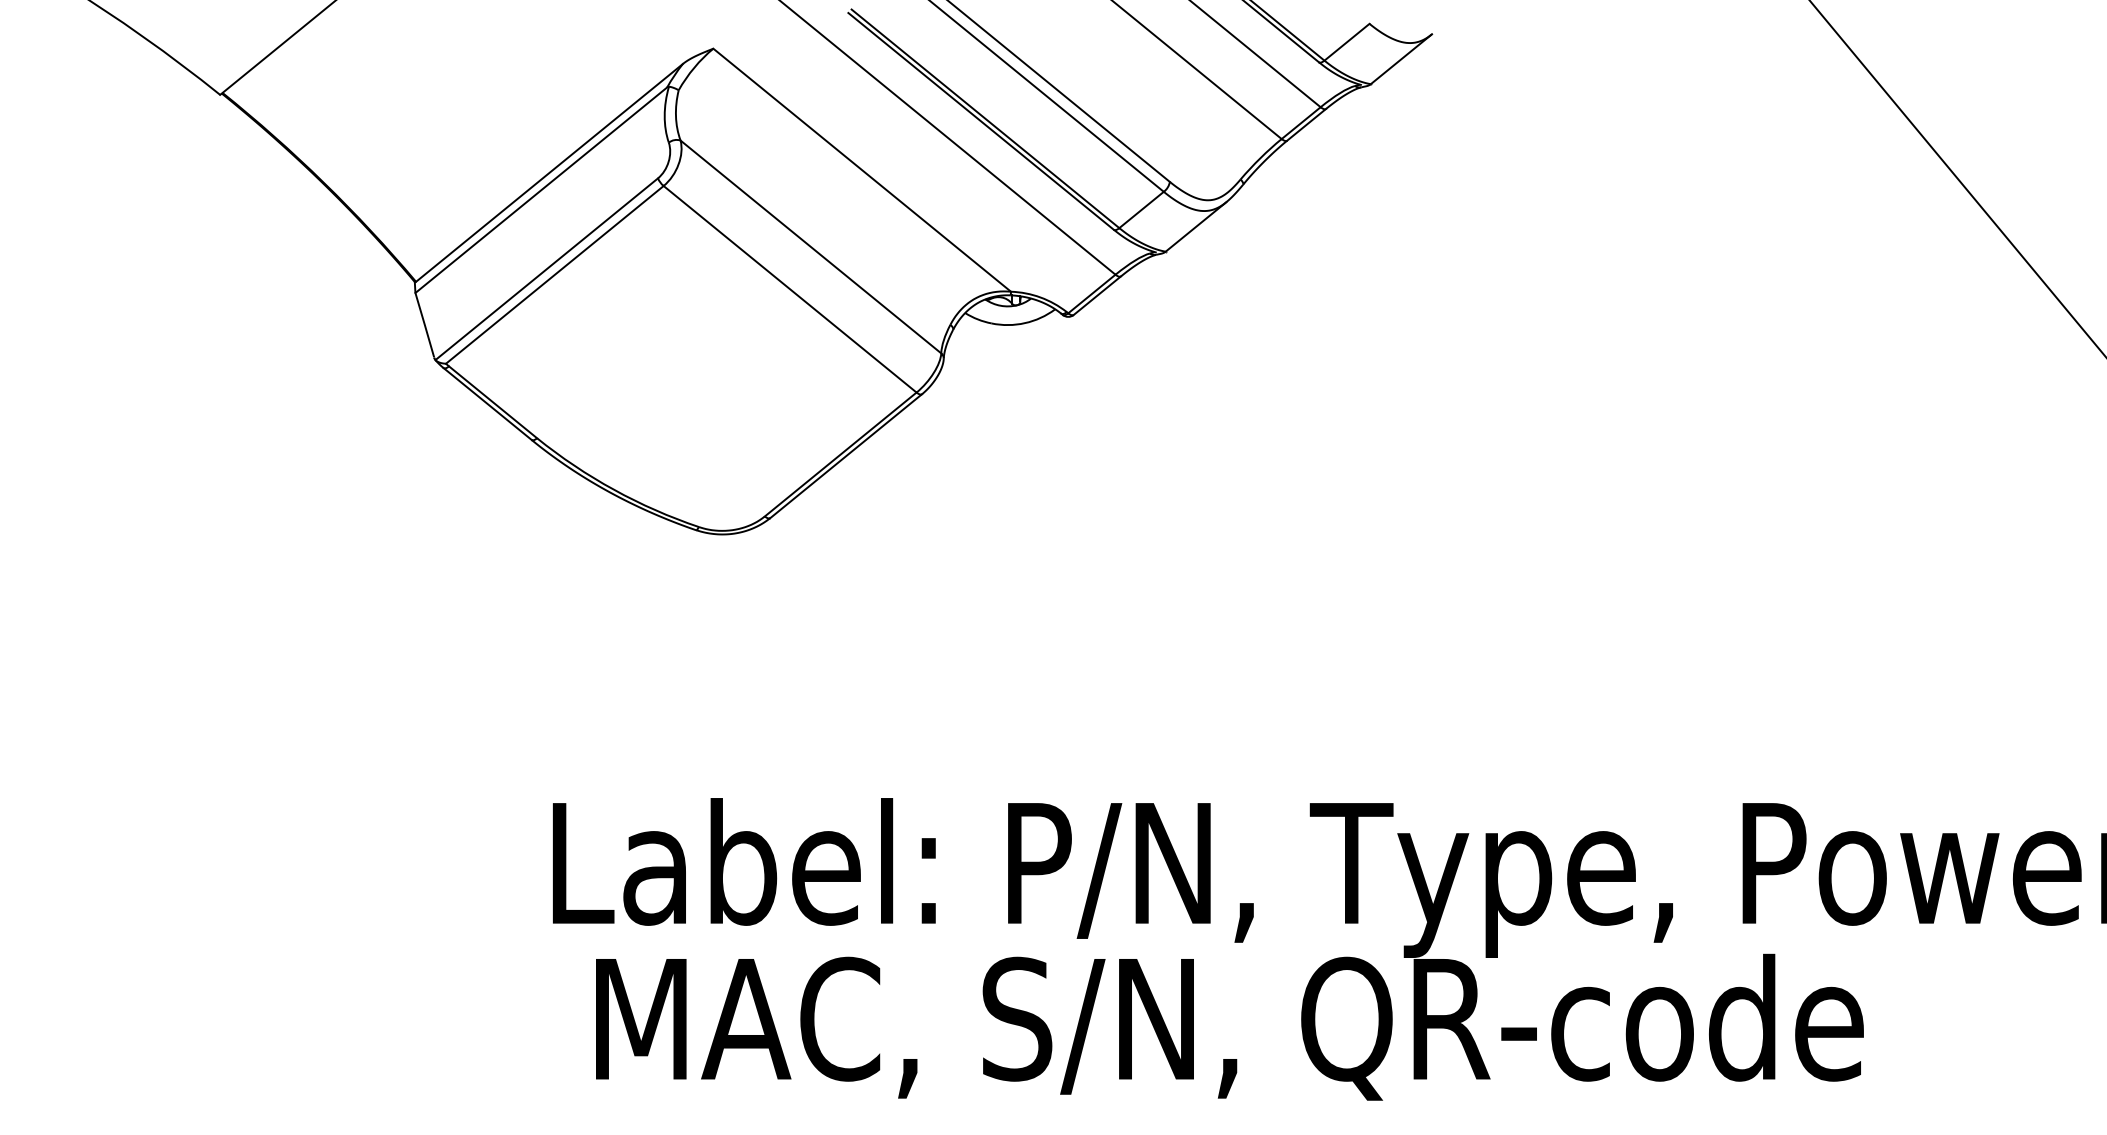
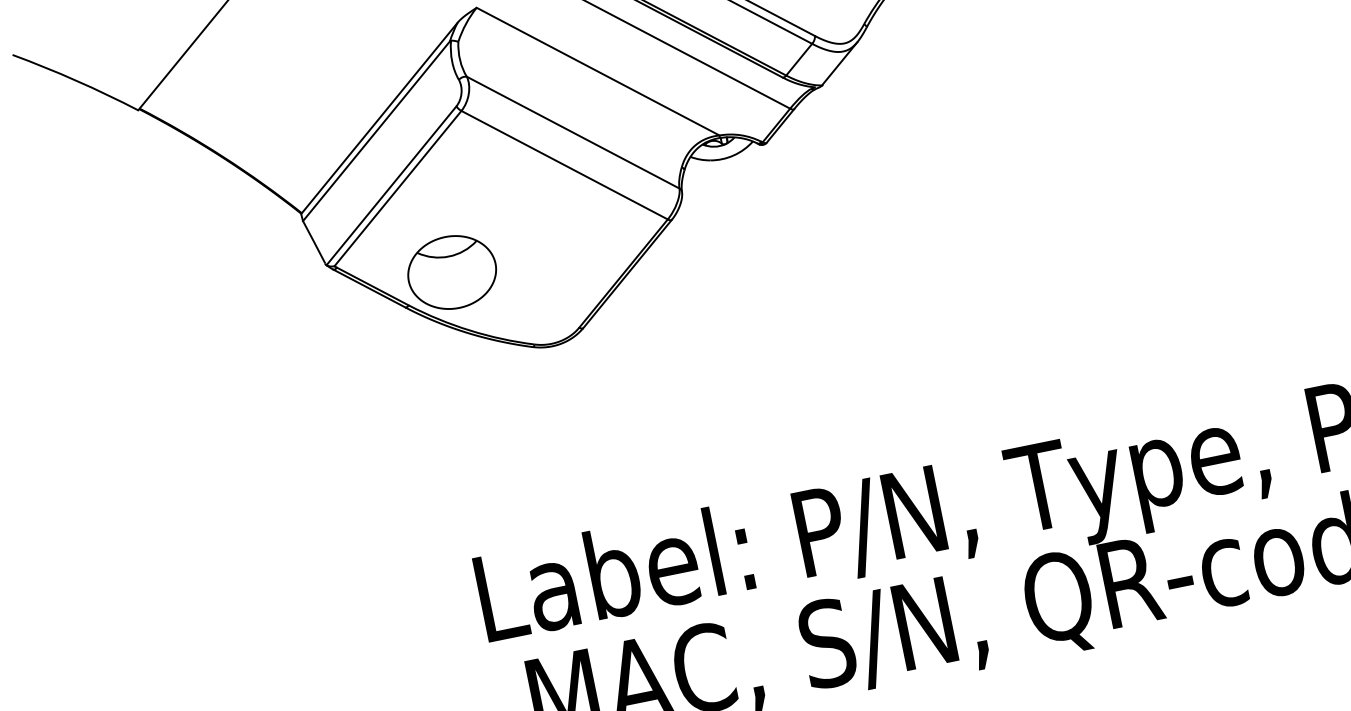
part: (605, 404) -> (451, 272), added

